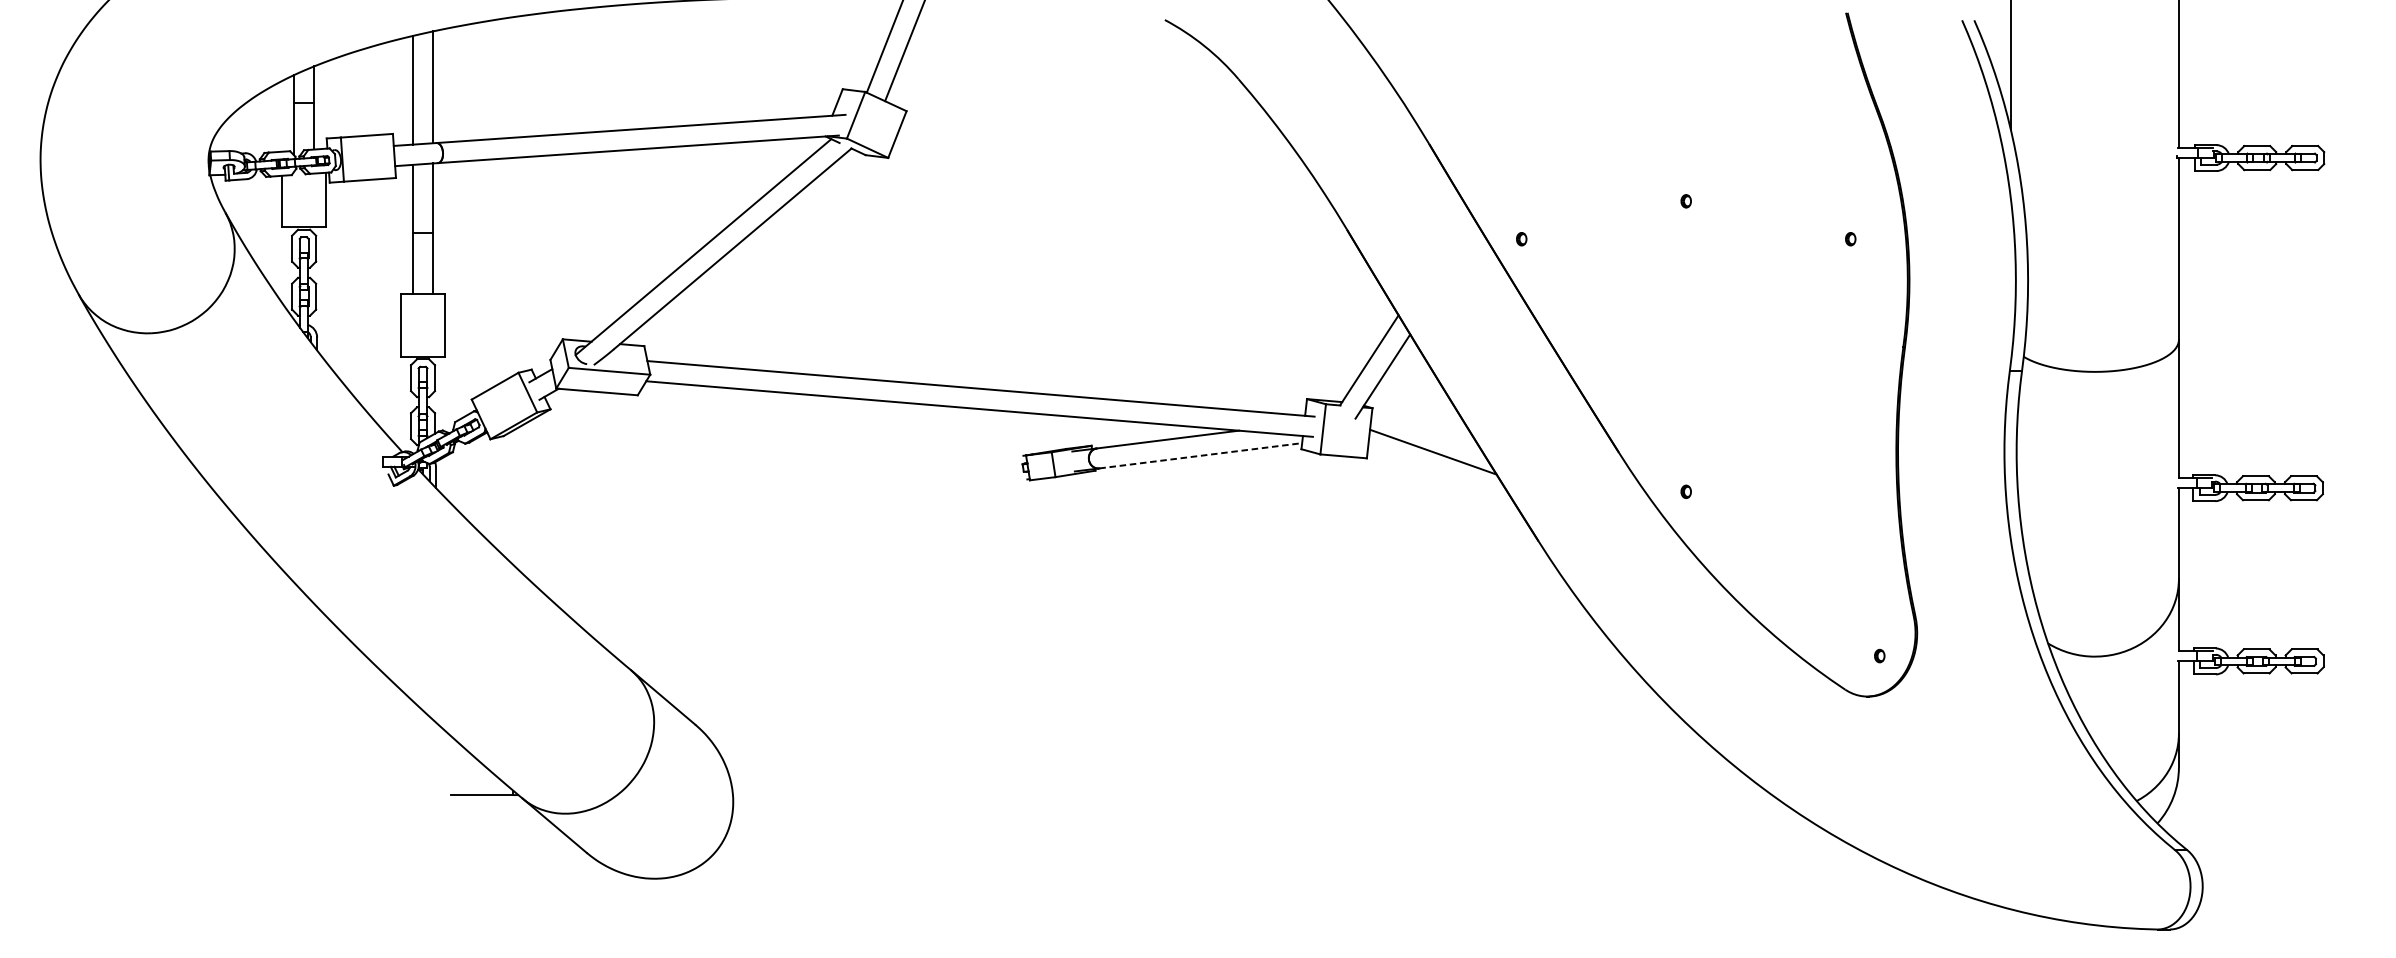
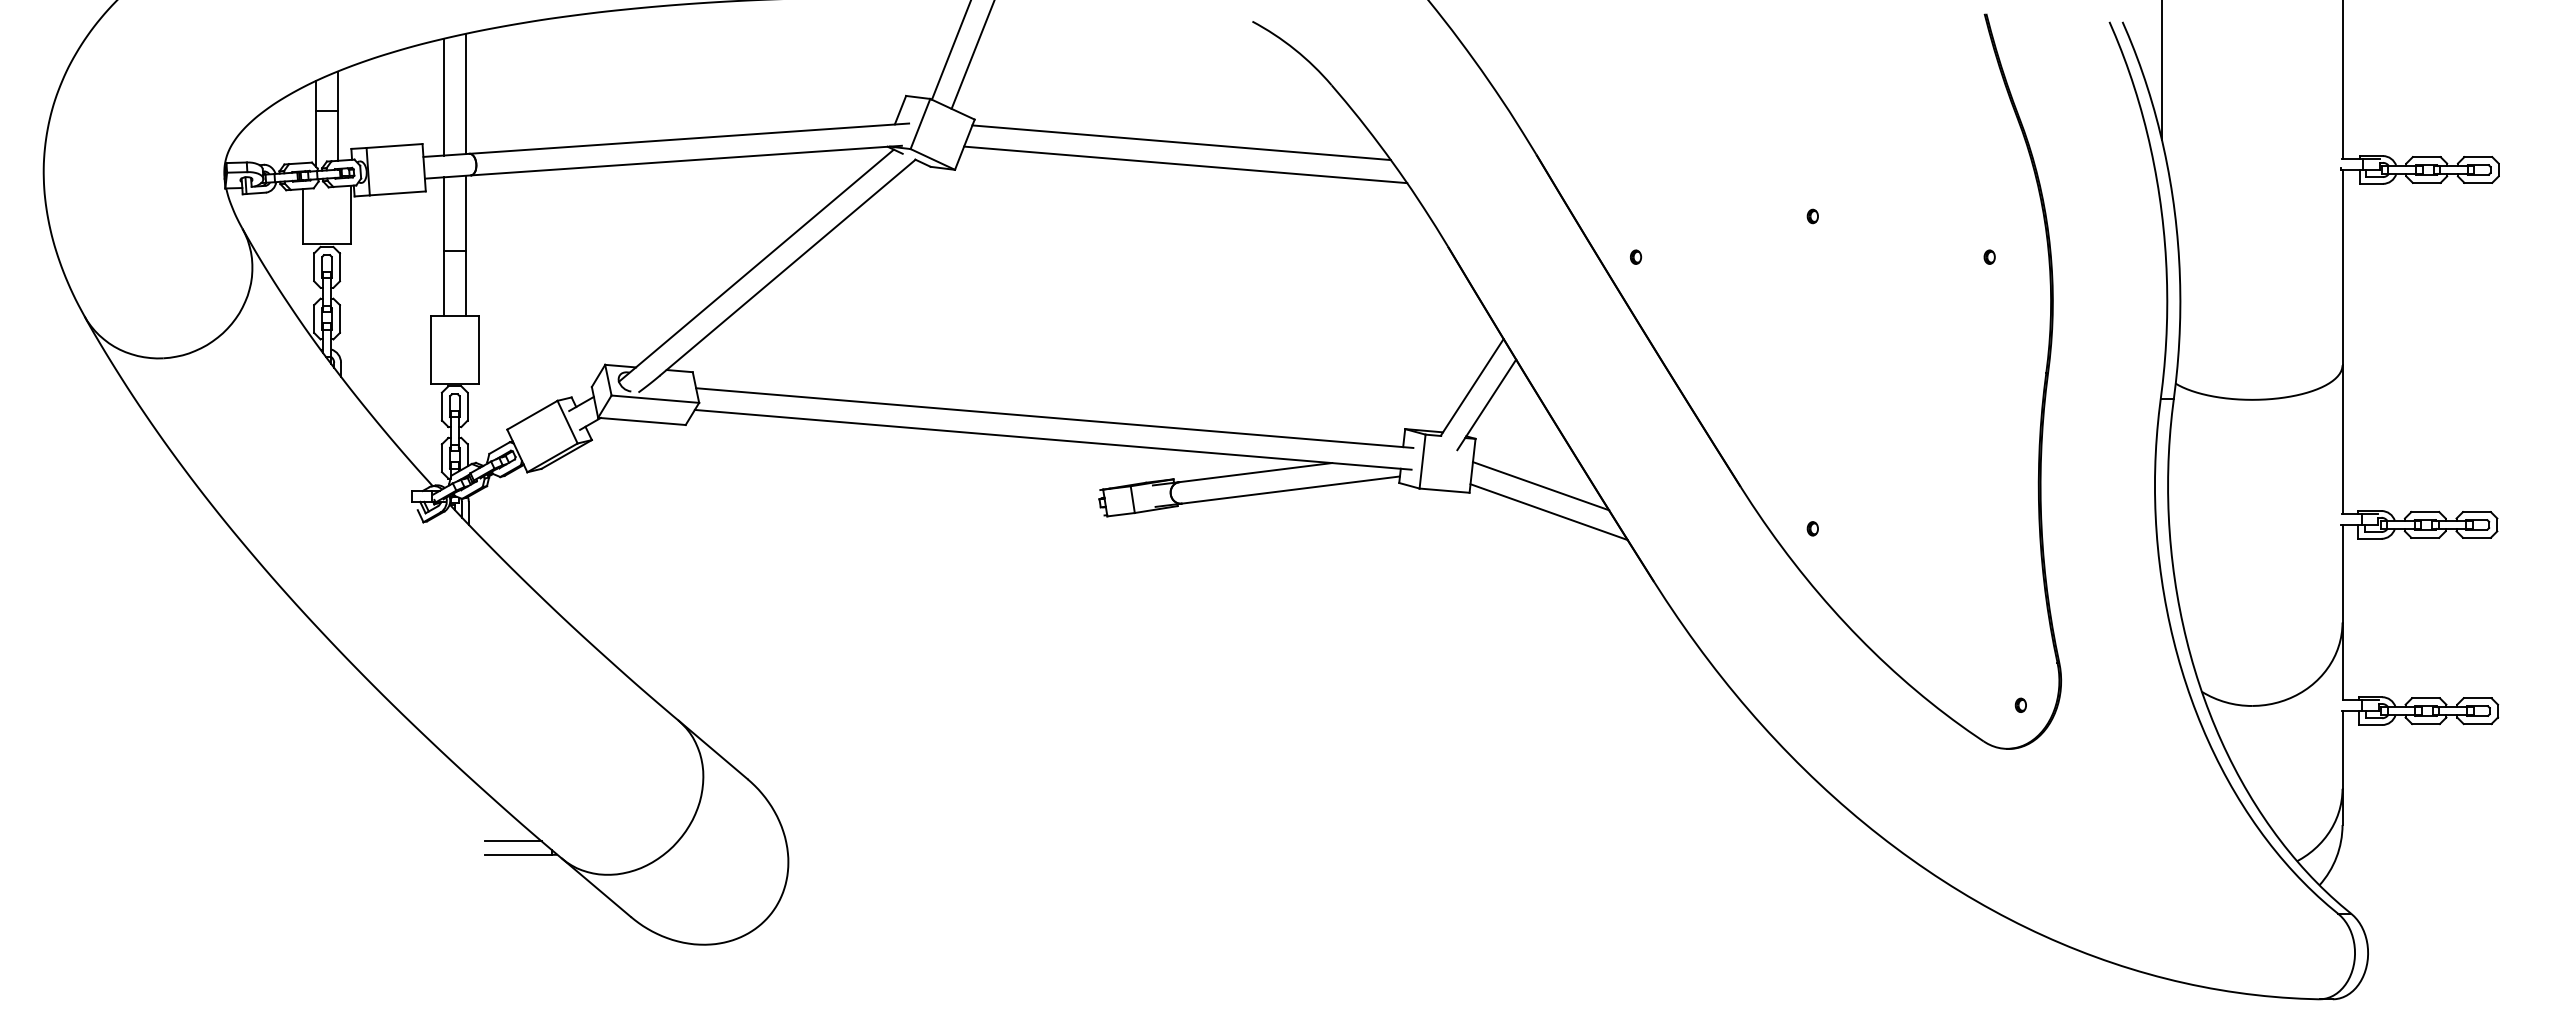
line: (1098, 132) -> (1181, 142), added
line: (1102, 152) -> (1185, 164), added
line: (1200, 456) -> (1290, 490), dashed -> solid
line: (1440, 476) -> (1548, 512), added
line: (477, 782) -> (513, 841), added

